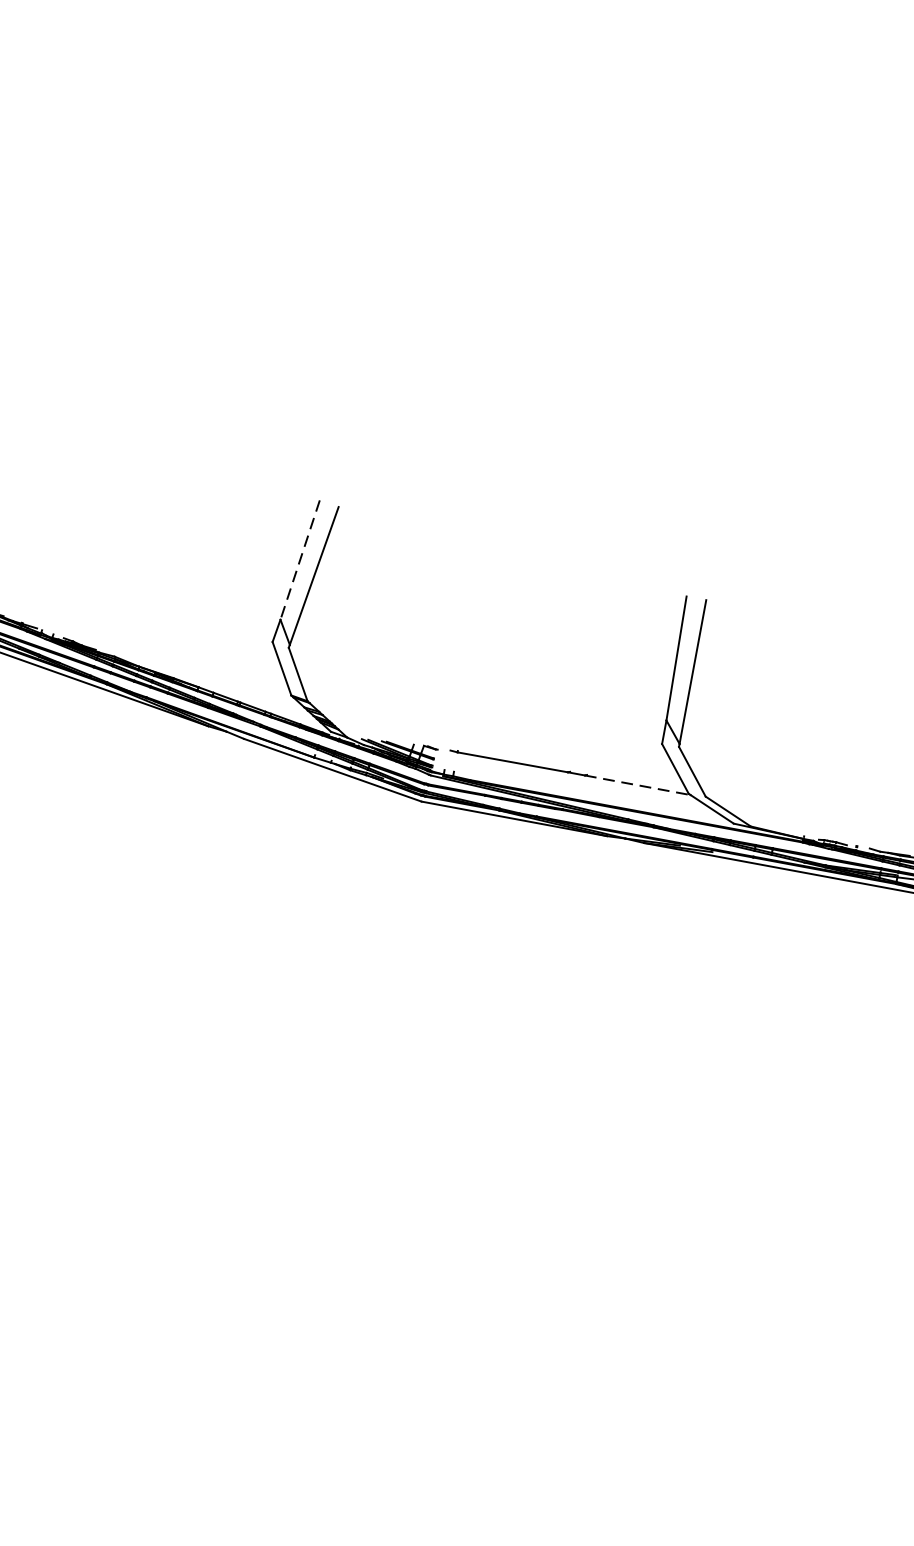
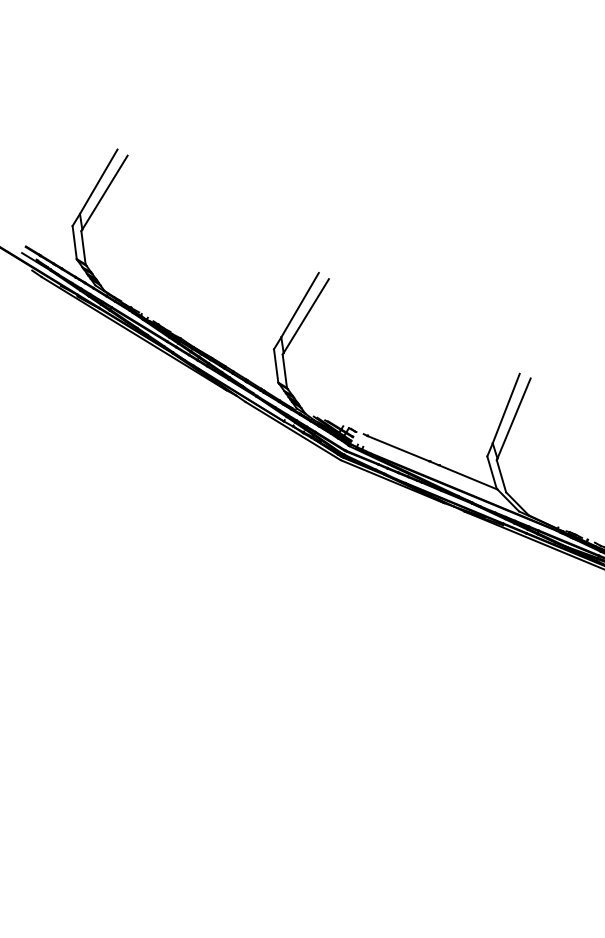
line: (299, 560) -> (299, 305), dashed -> solid
line: (638, 785) -> (468, 477), dashed -> solid

